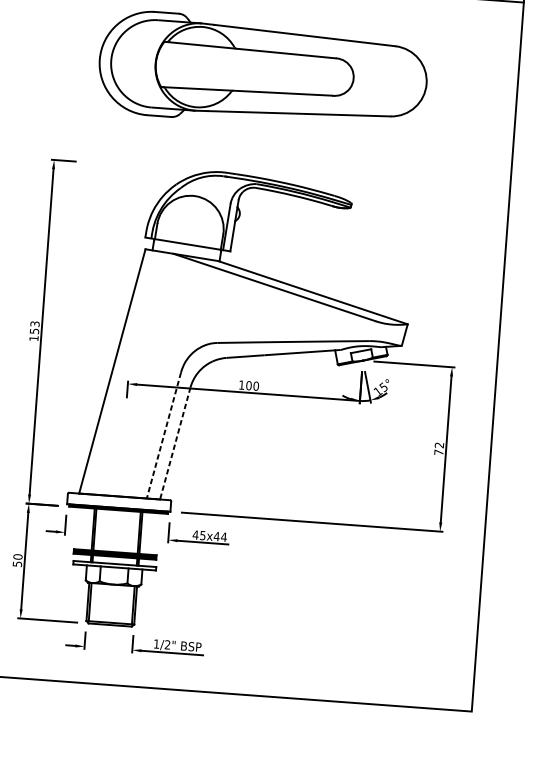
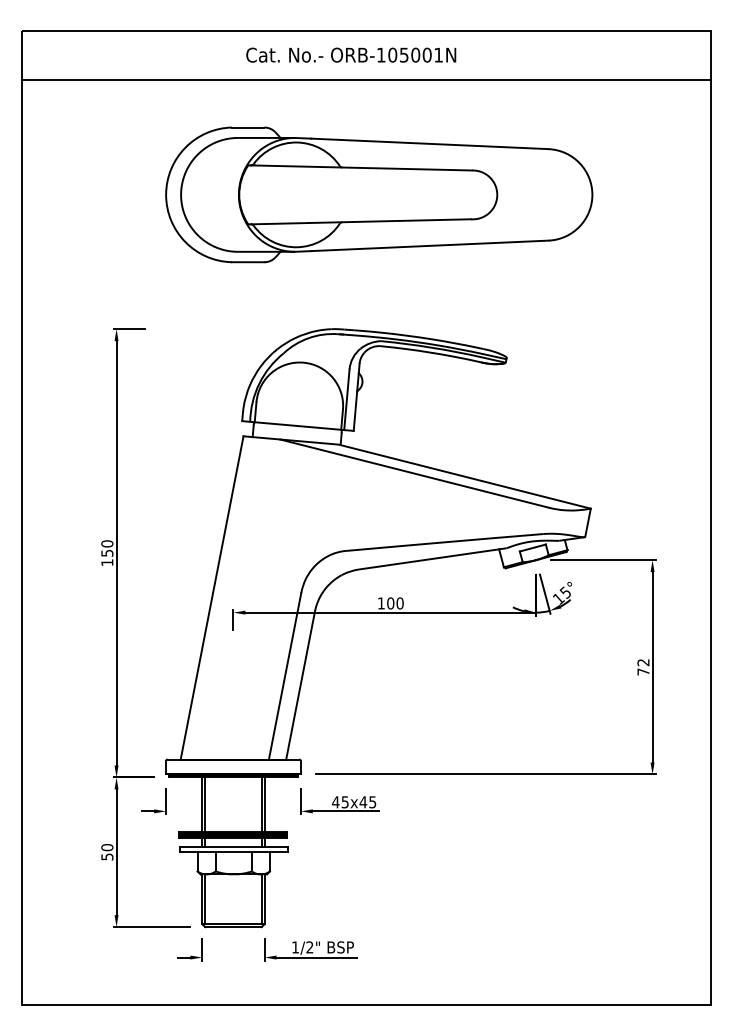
text: (35, 323) -> (107, 543), 153 -> 150
line: (164, 435) -> (285, 676), dashed -> solid
line: (175, 443) -> (300, 685), dashed -> solid
text: (223, 537) -> (372, 802), 45x44 -> 45x45

